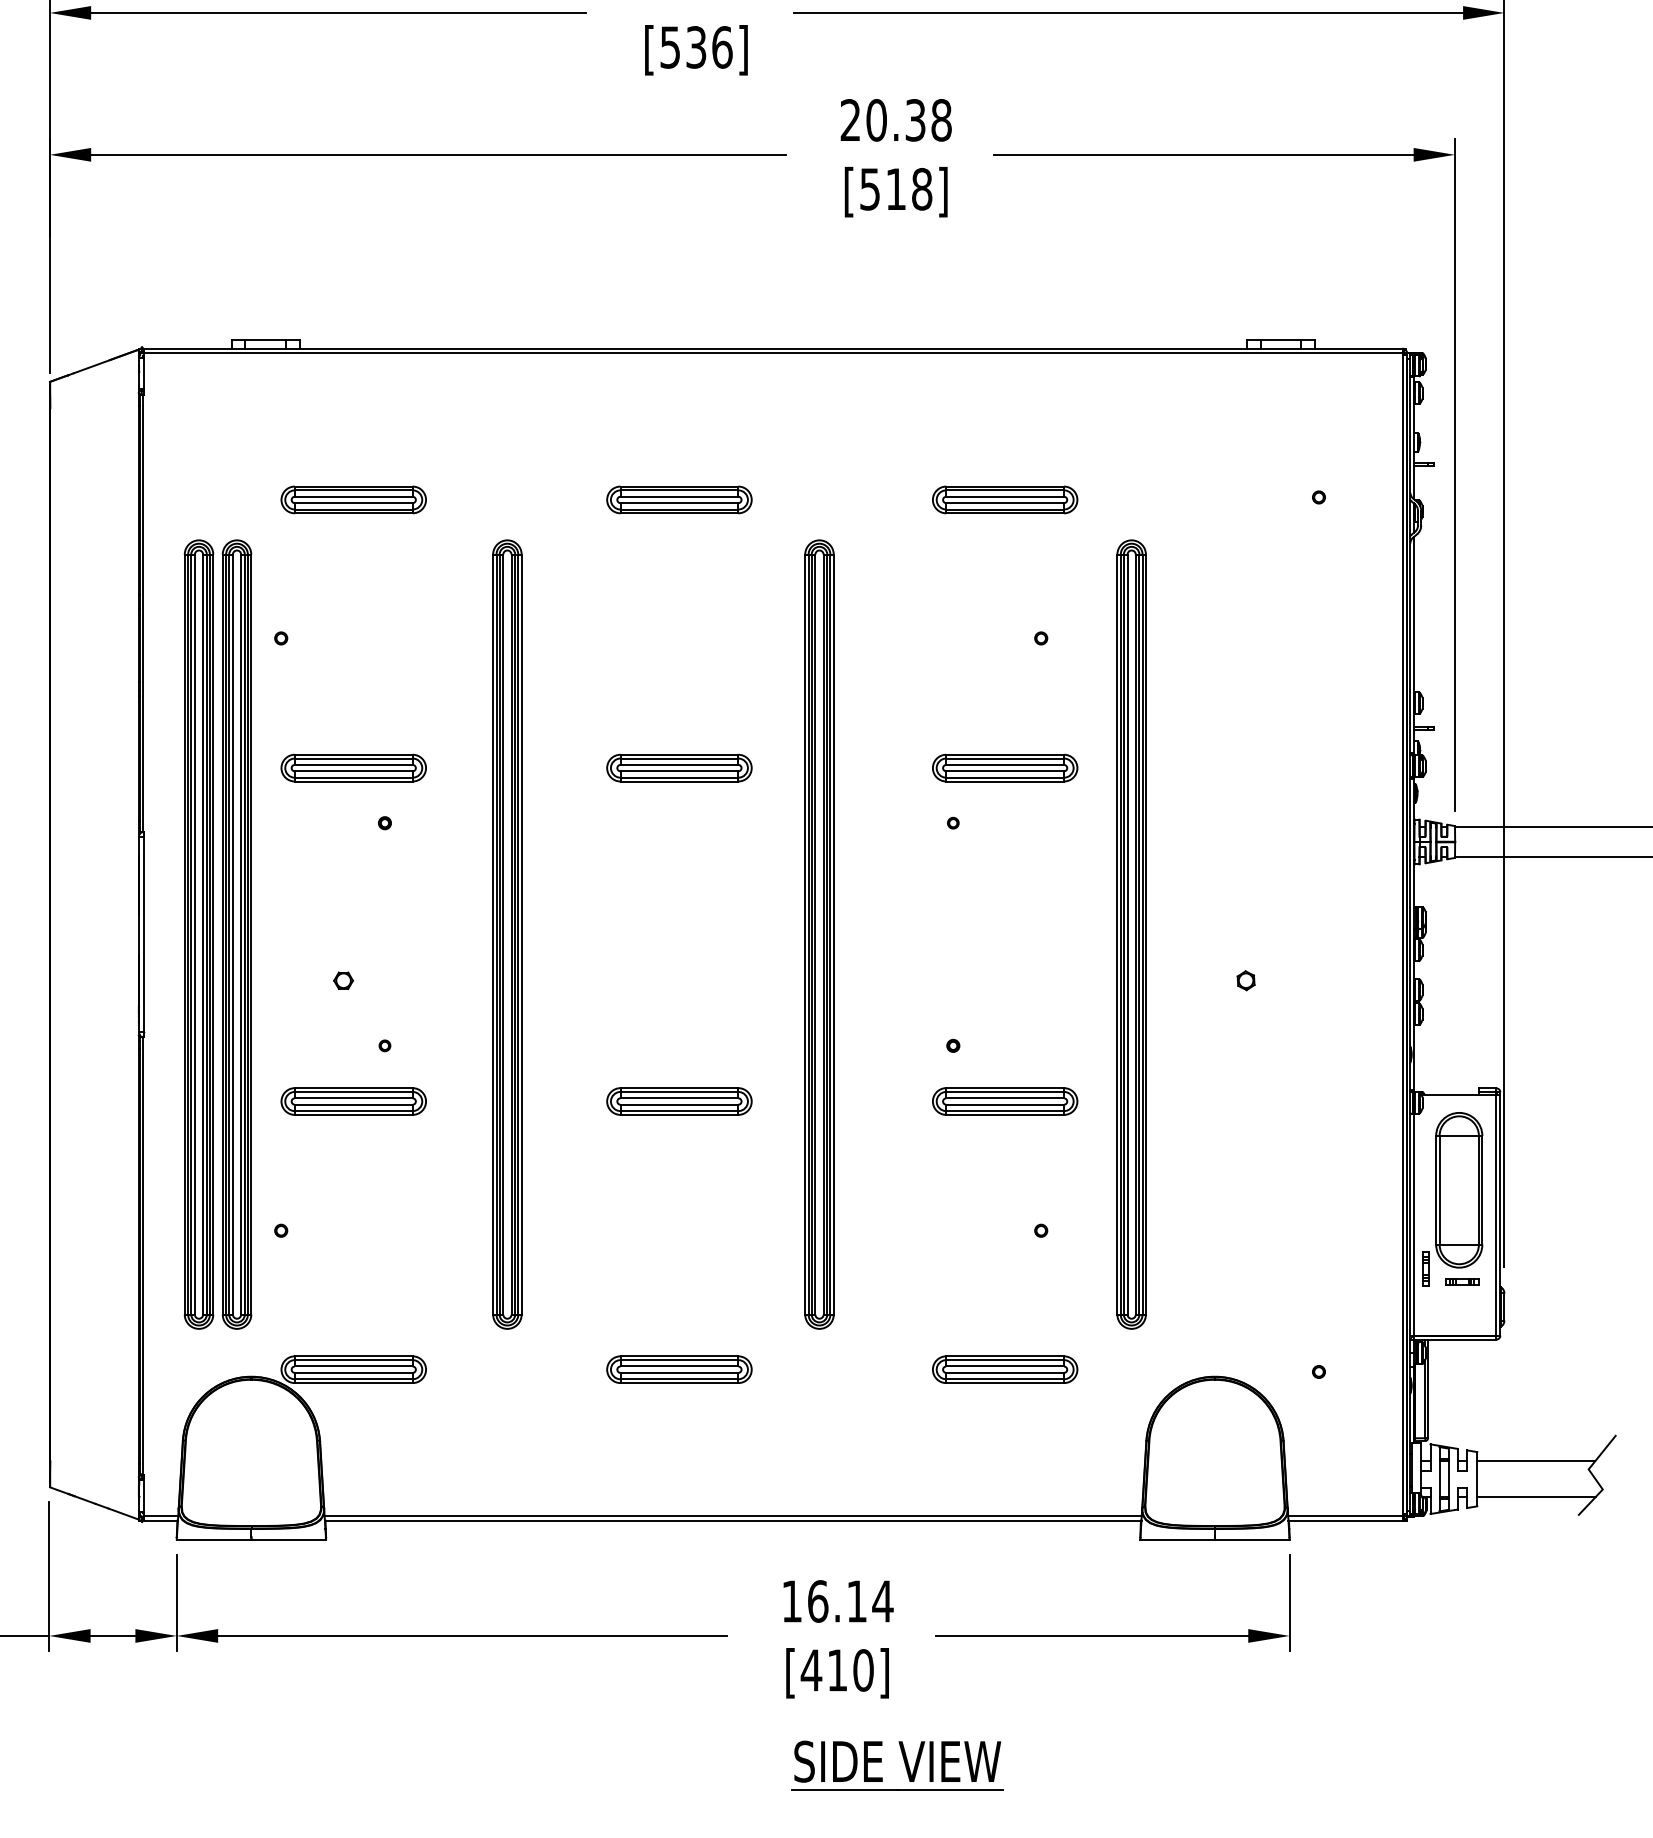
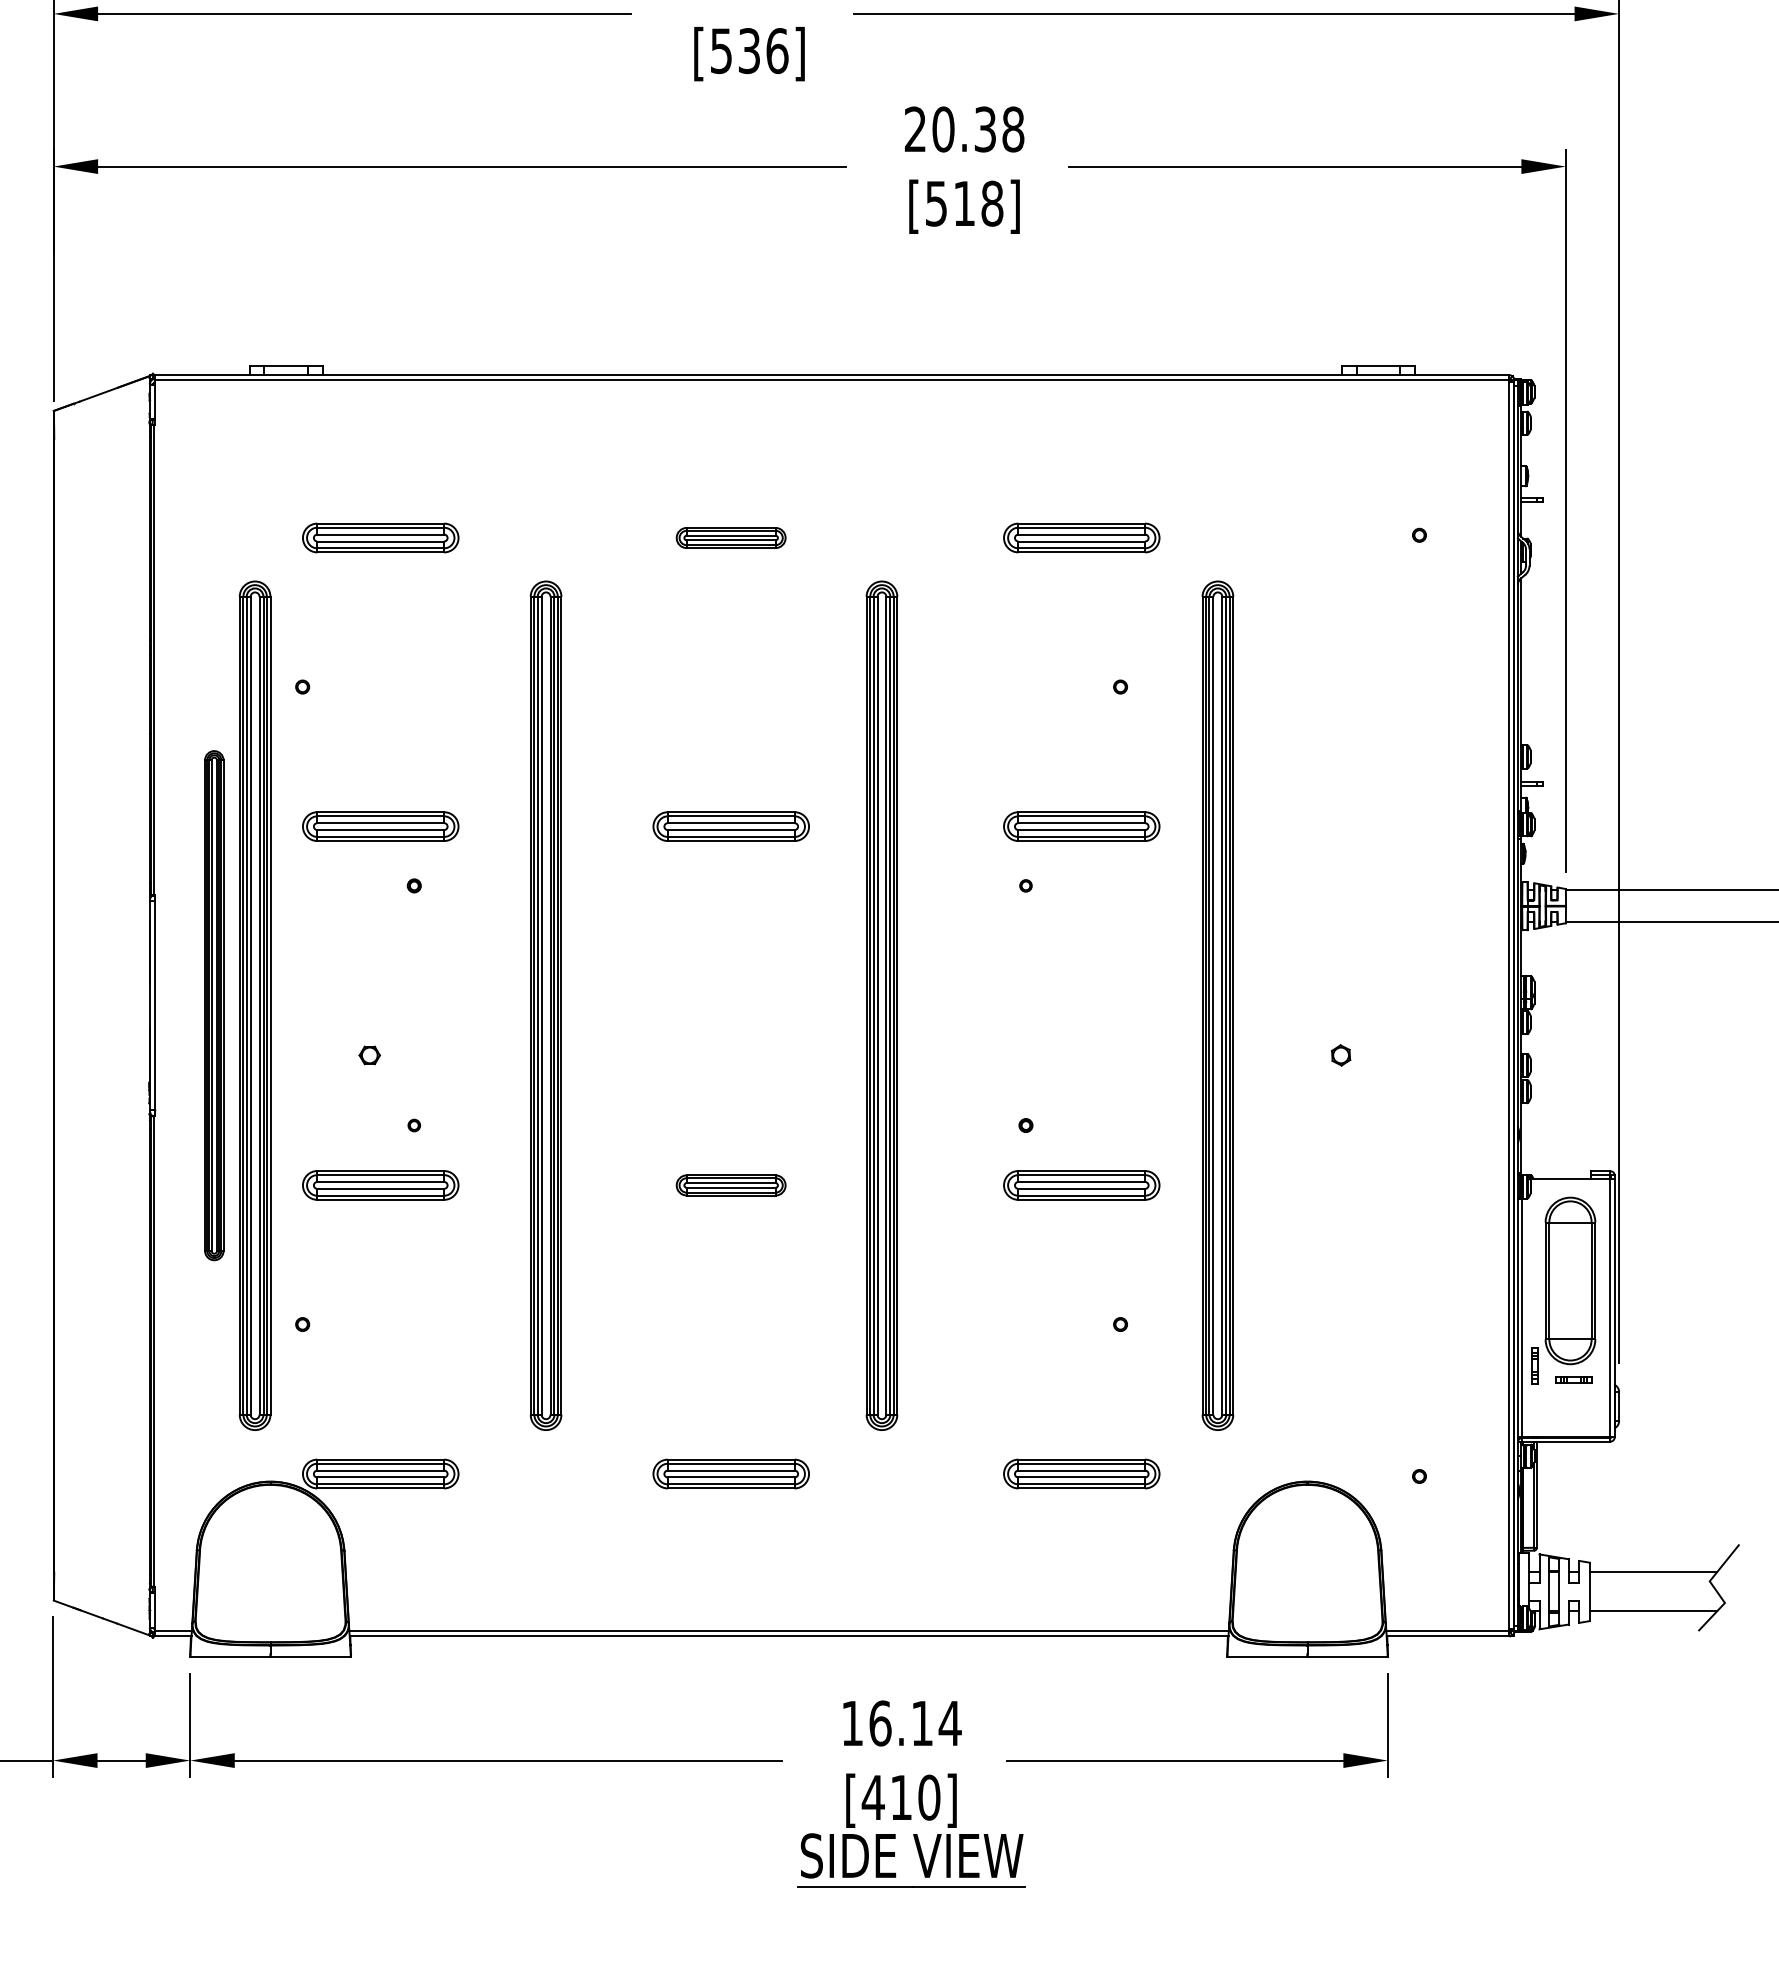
part: (678, 499) -> (730, 537), size x0.7
part: (199, 934) -> (214, 1005), size x0.6
part: (678, 1101) -> (730, 1185), size x0.7
part: (904, 1764) -> (919, 1858), moved

